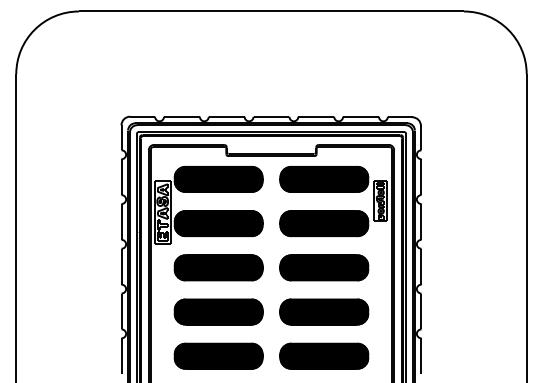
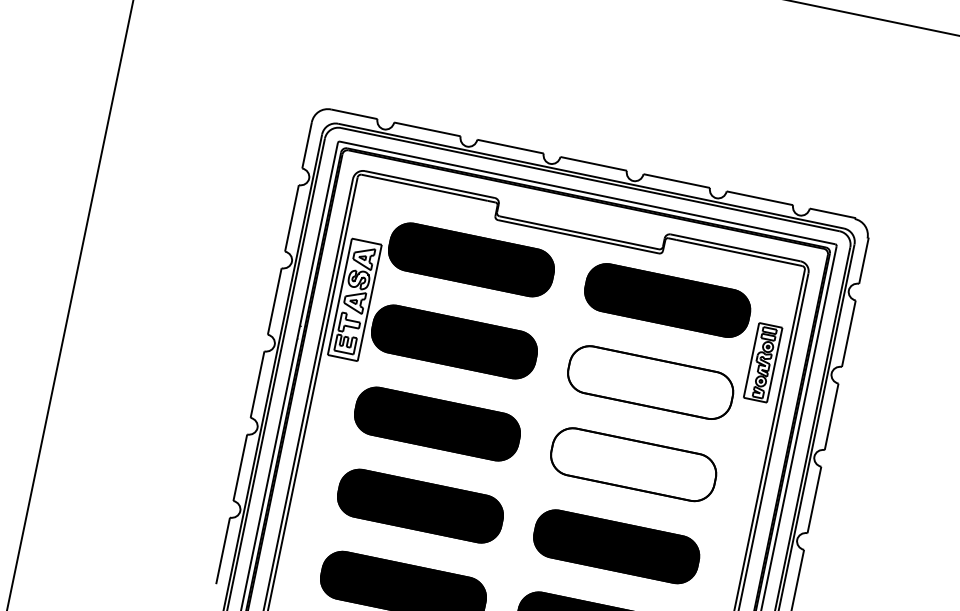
fill: (324, 223) -> (650, 382), removed
fill: (324, 267) -> (634, 464), removed

